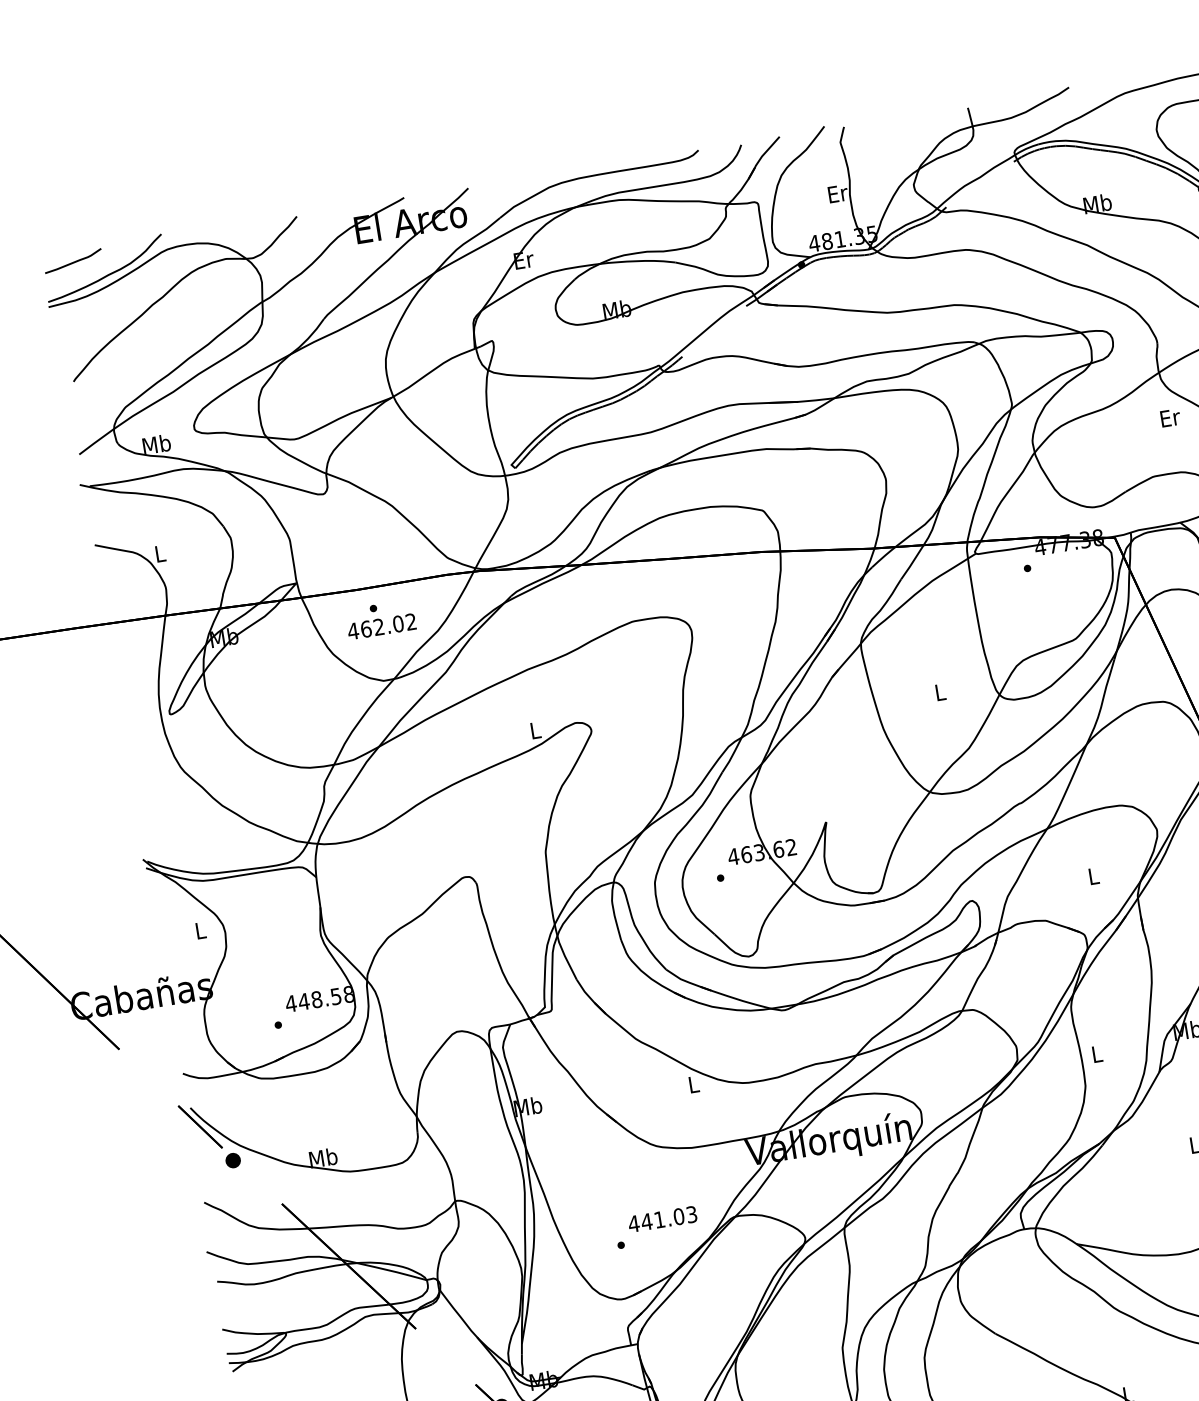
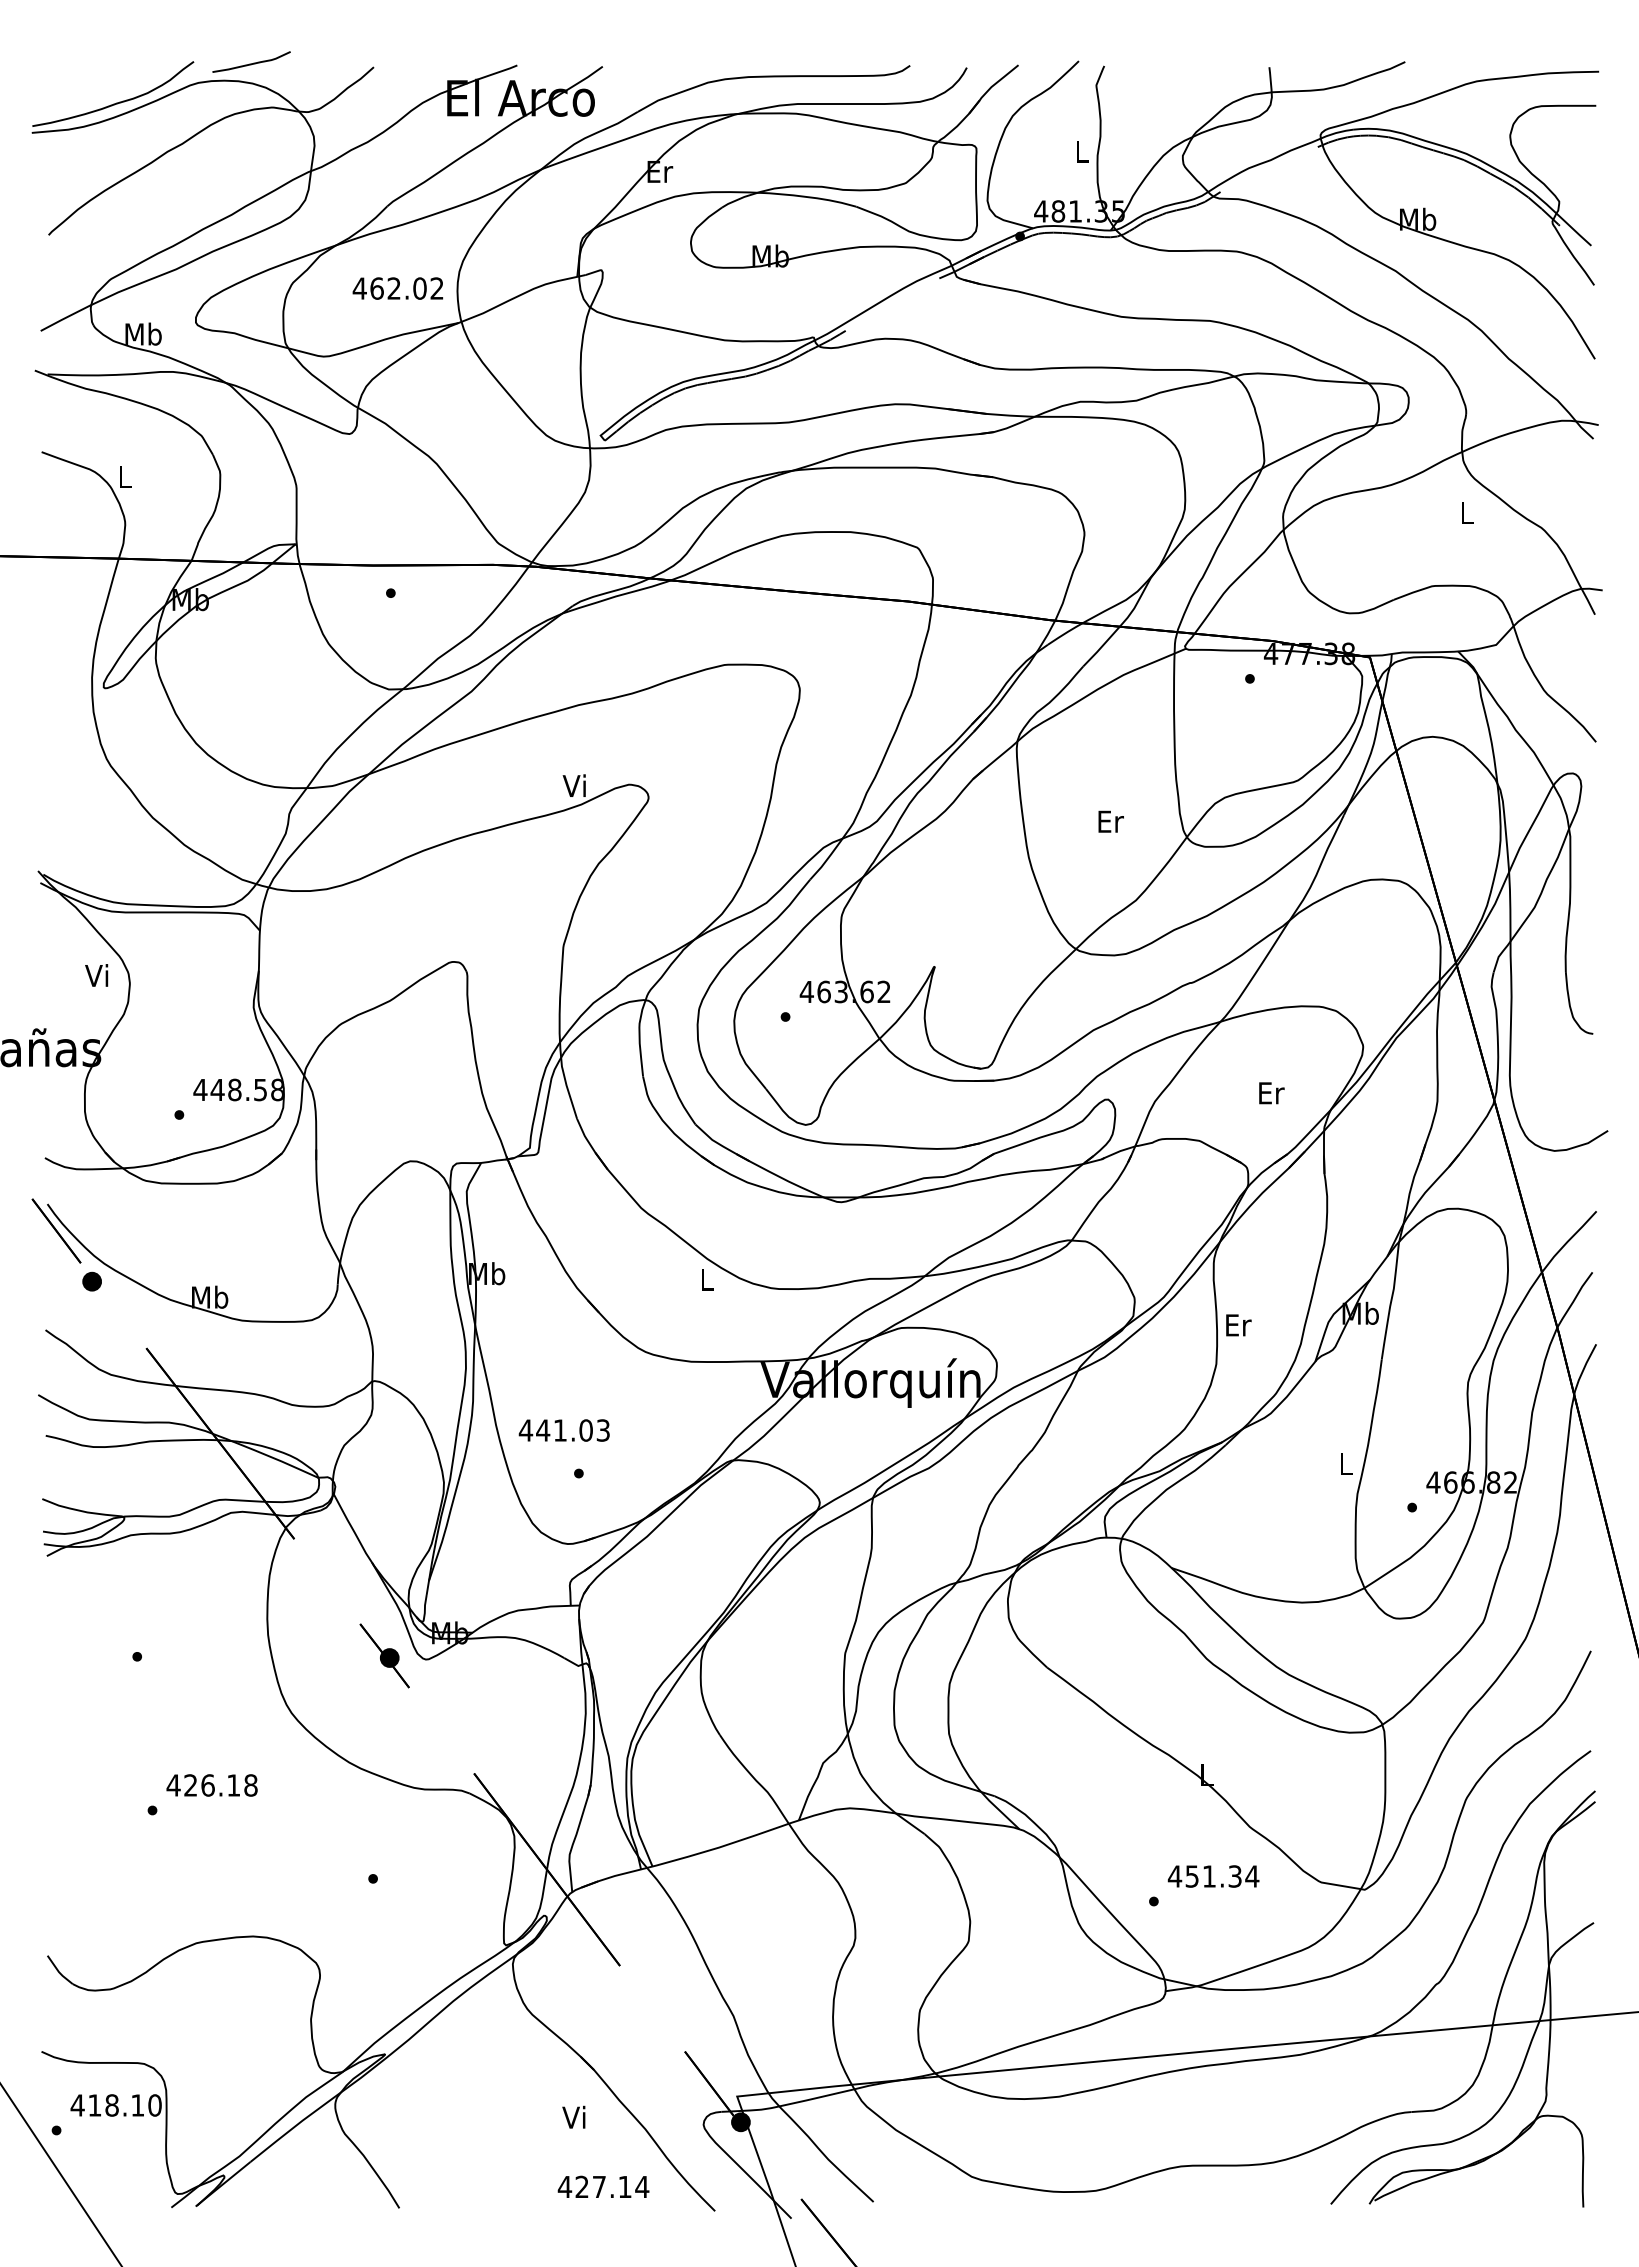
text: (838, 193) -> (1082, 151), Er -> L
curve: (73, 262) -> (251, 63), moved
text: (1170, 418) -> (1467, 513), Er -> L
text: (381, 626) -> (397, 288), moved
text: (940, 692) -> (1110, 821), L -> Er
text: (533, 730) -> (573, 785), L -> Vi
text: (1094, 876) -> (1271, 1093), L -> Er
text: (199, 930) -> (96, 975), L -> Vi
text: (1097, 1054) -> (1238, 1325), L -> Er
text: (662, 1219) -> (563, 1430), moved

